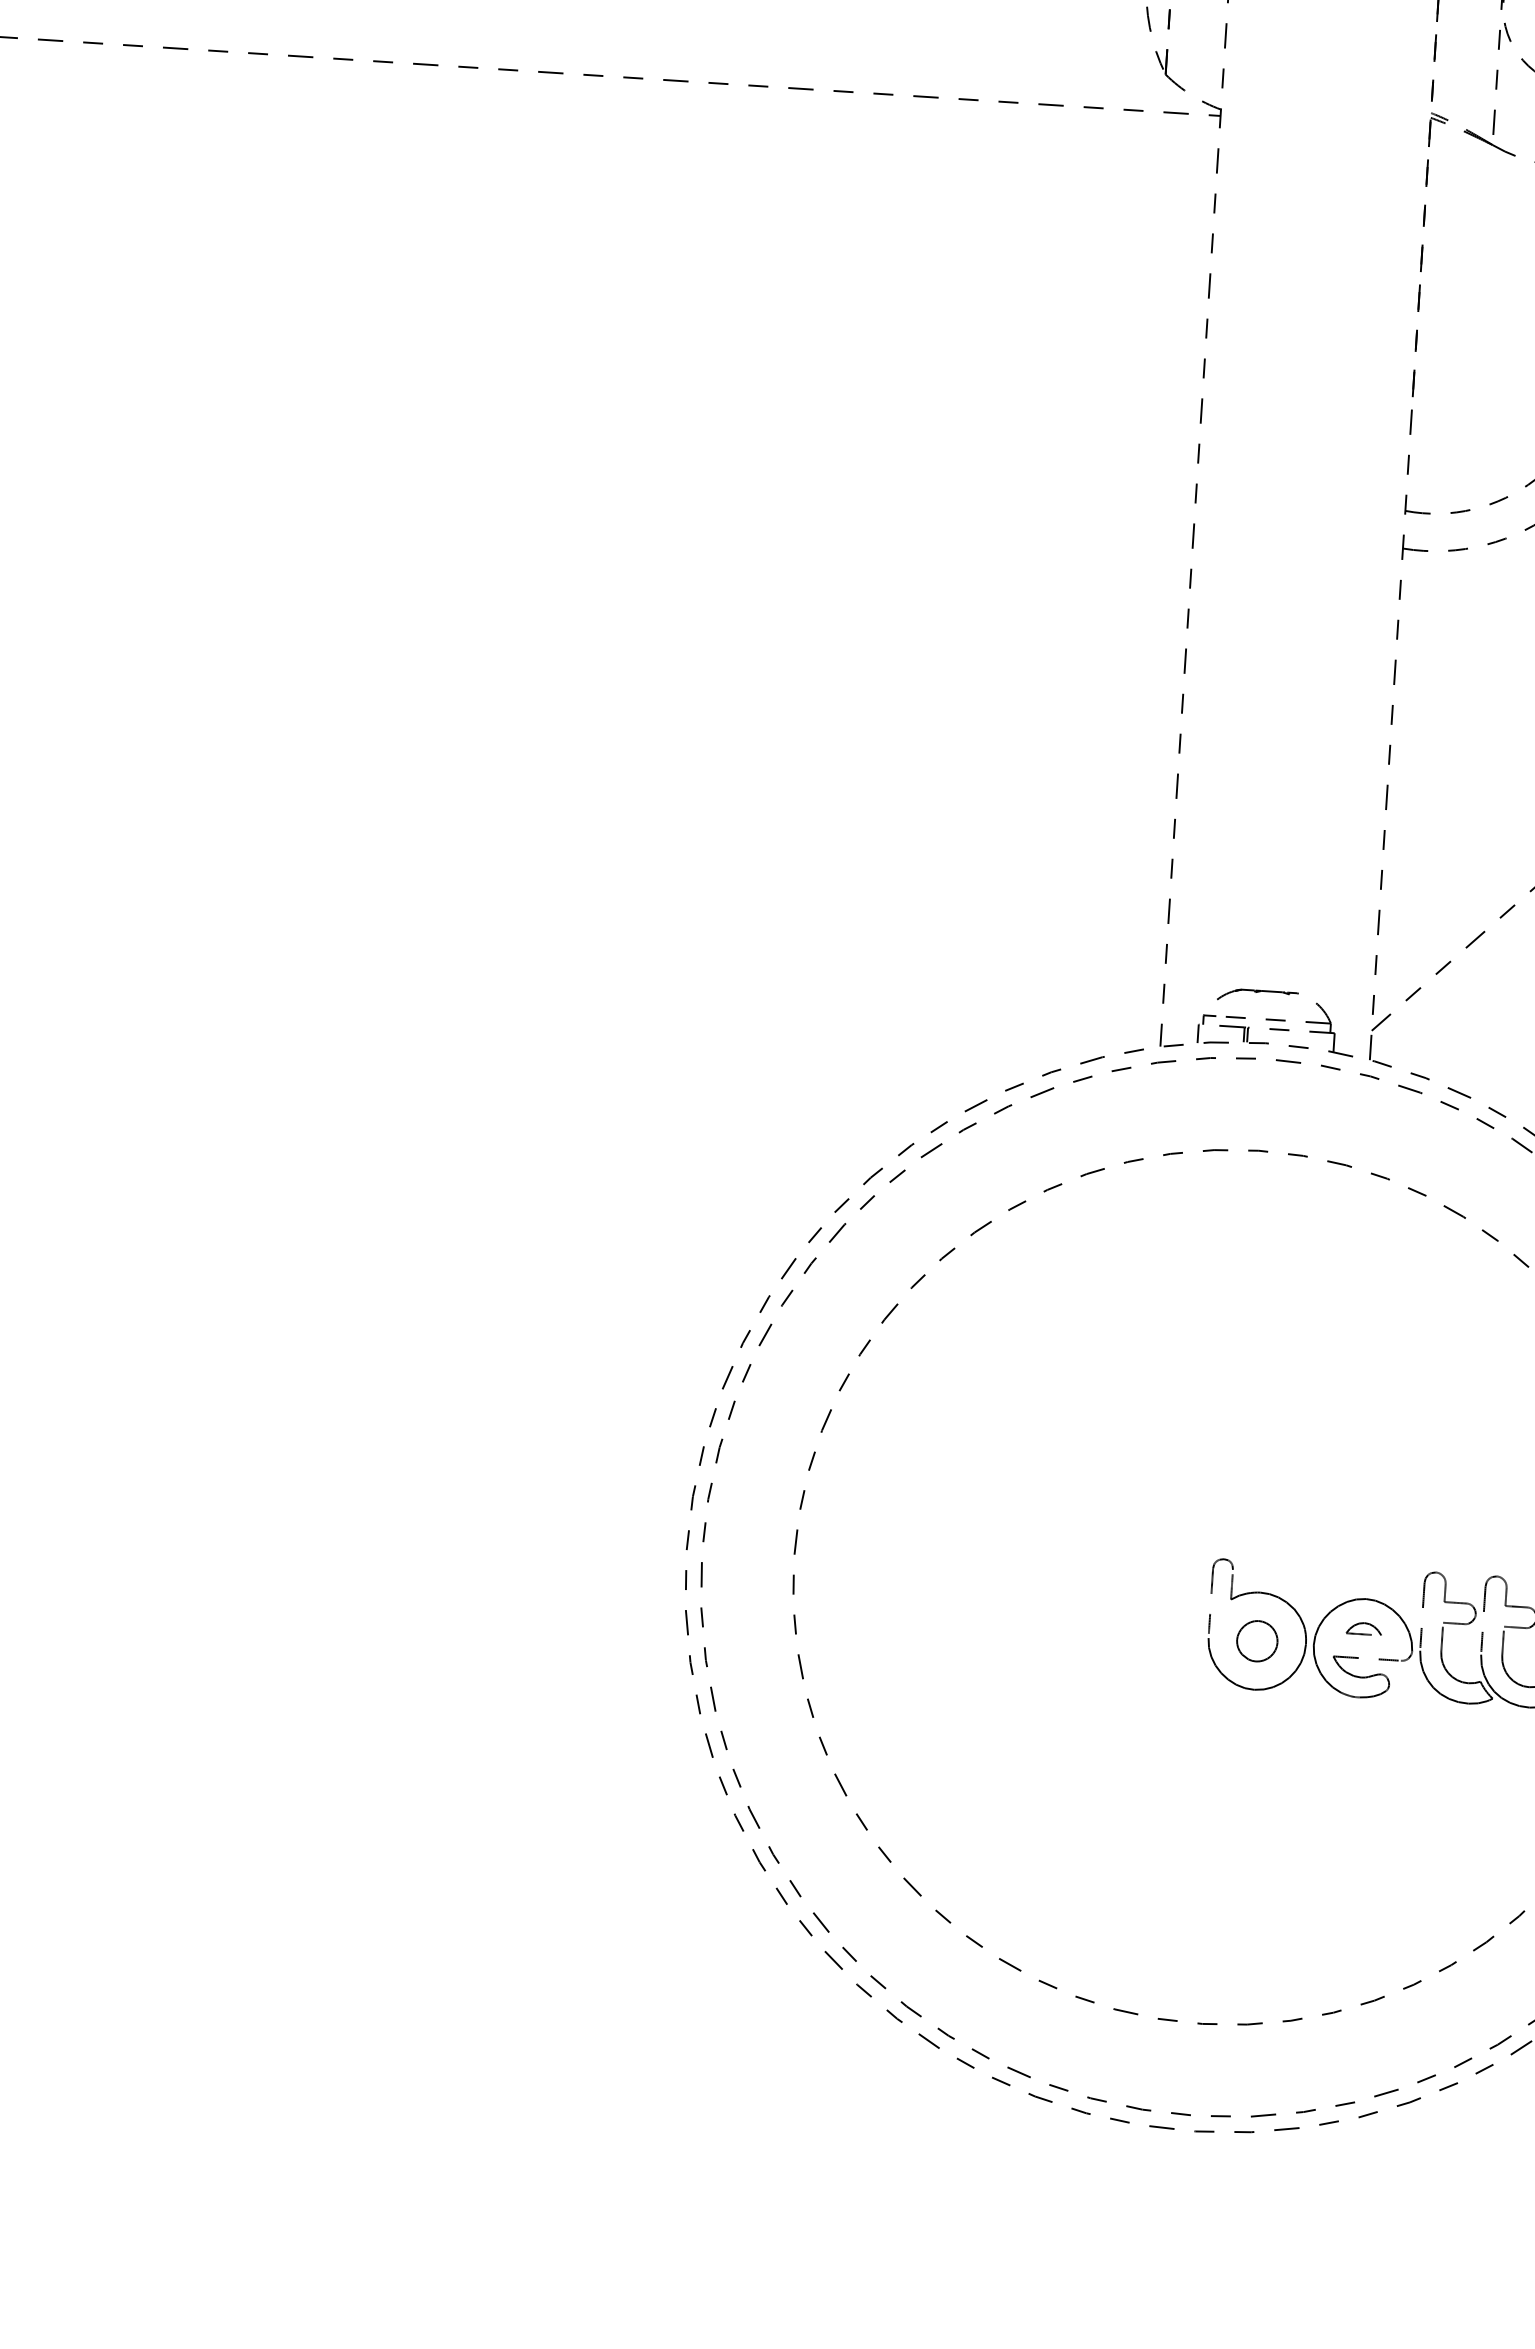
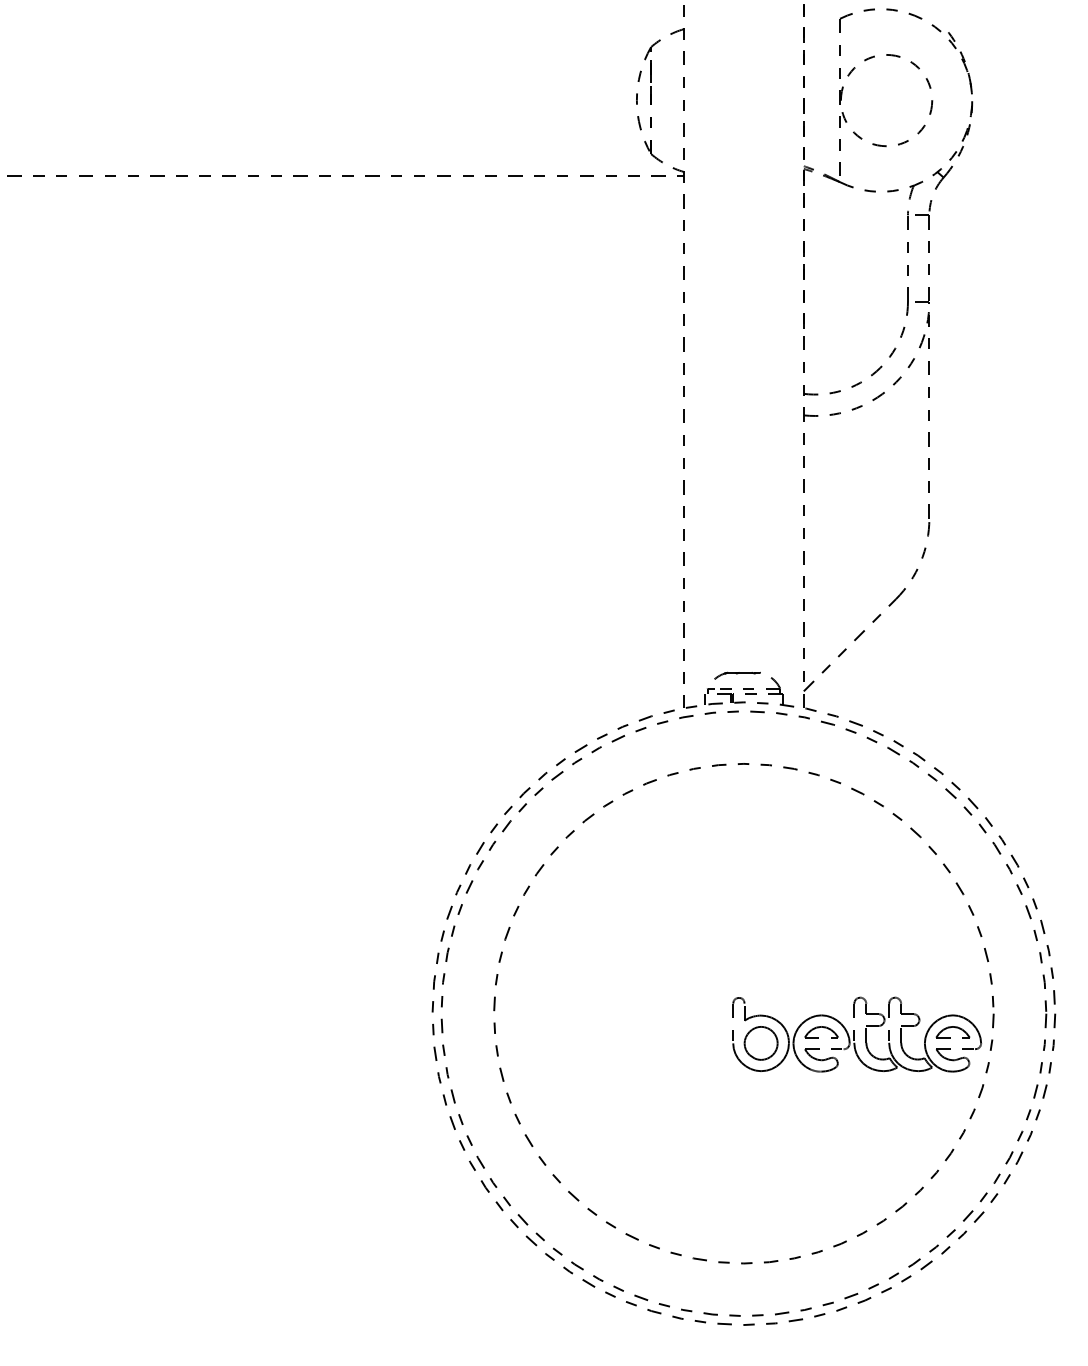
part: (1364, 1629) -> (821, 1032), size x1.67
part: (1256, 1641) -> (760, 1043), size x1.43

